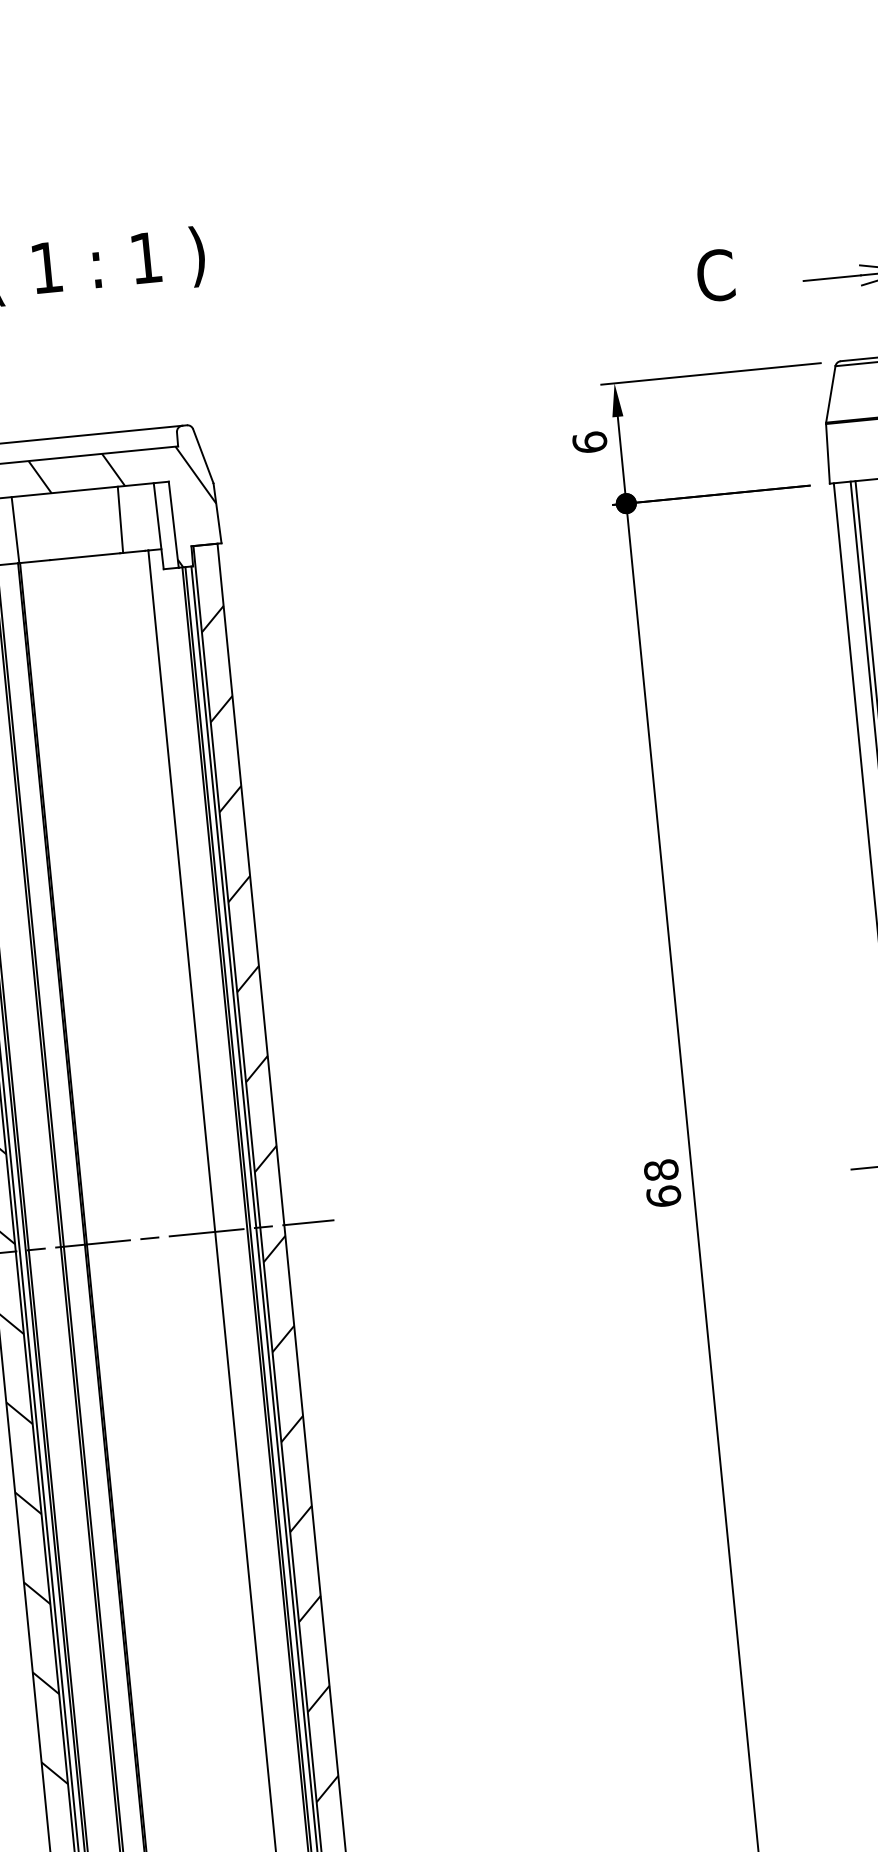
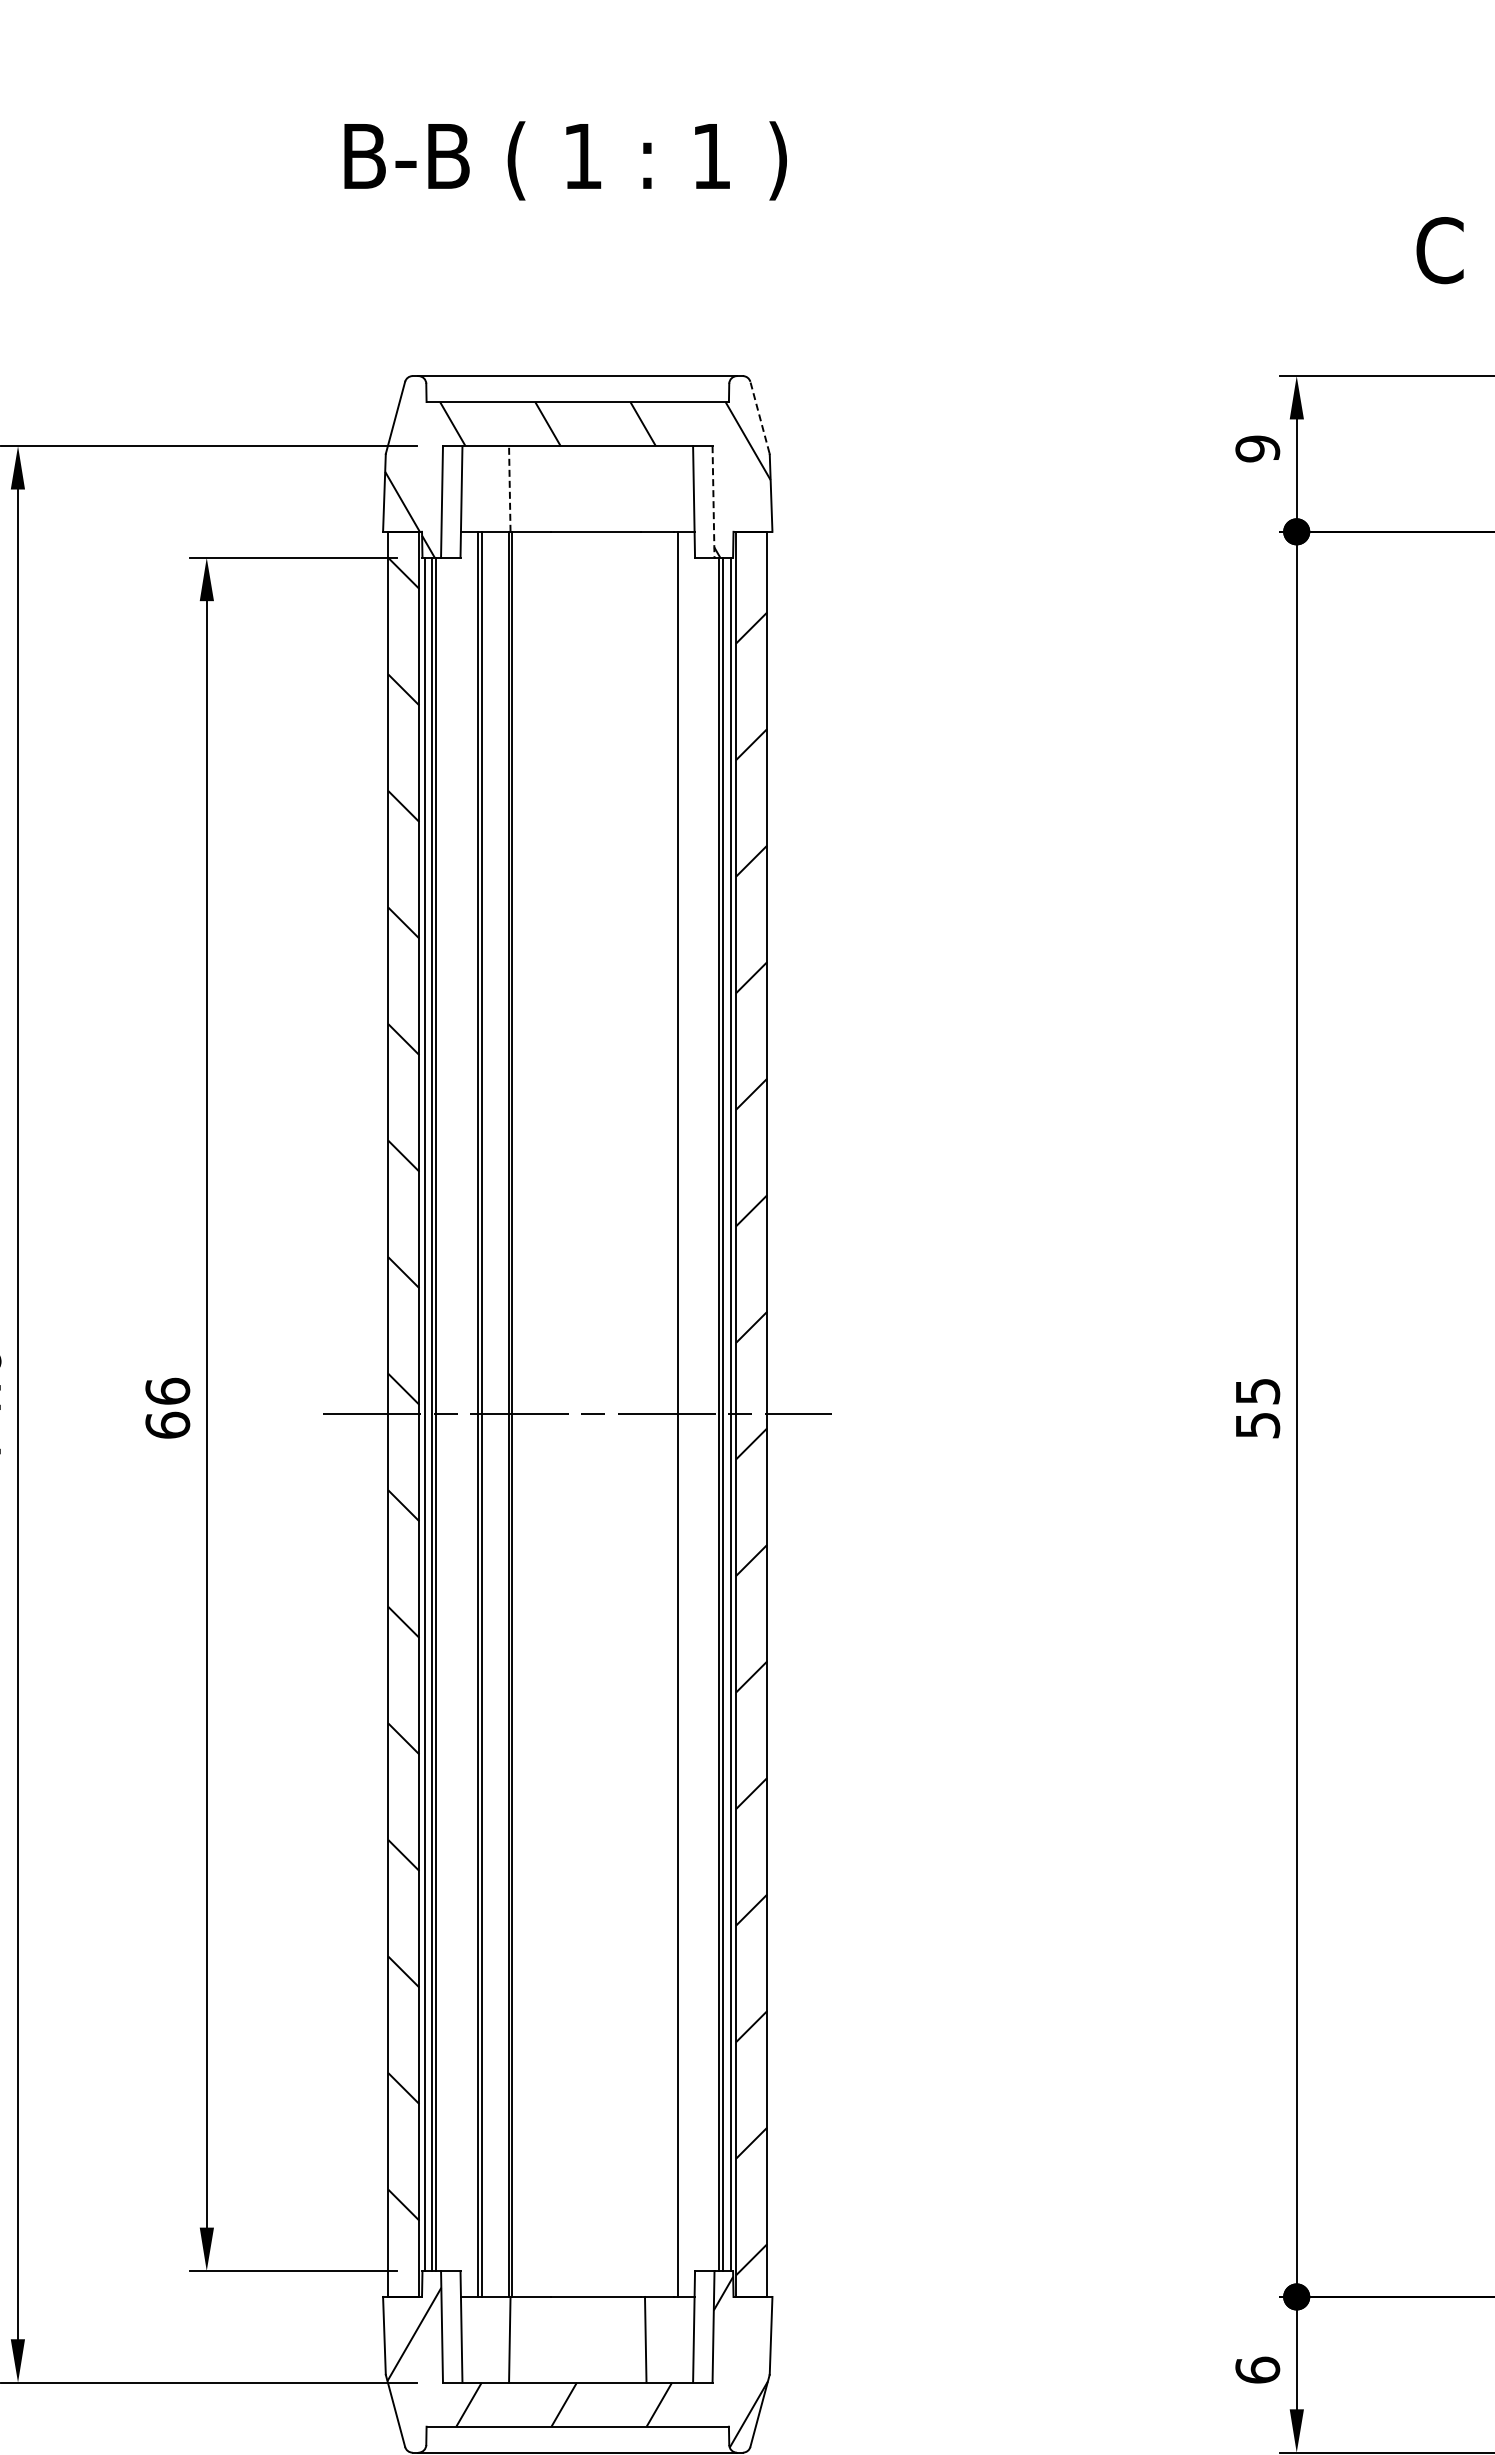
text: (589, 442) -> (1257, 448), 6 -> 9
line: (202, 456) -> (759, 417), solid -> dashed
line: (120, 519) -> (645, 488), removed
line: (173, 524) -> (713, 501), solid -> dashed
line: (15, 530) -> (509, 489), solid -> dashed
text: (662, 1183) -> (1257, 1408), 68 -> 55

